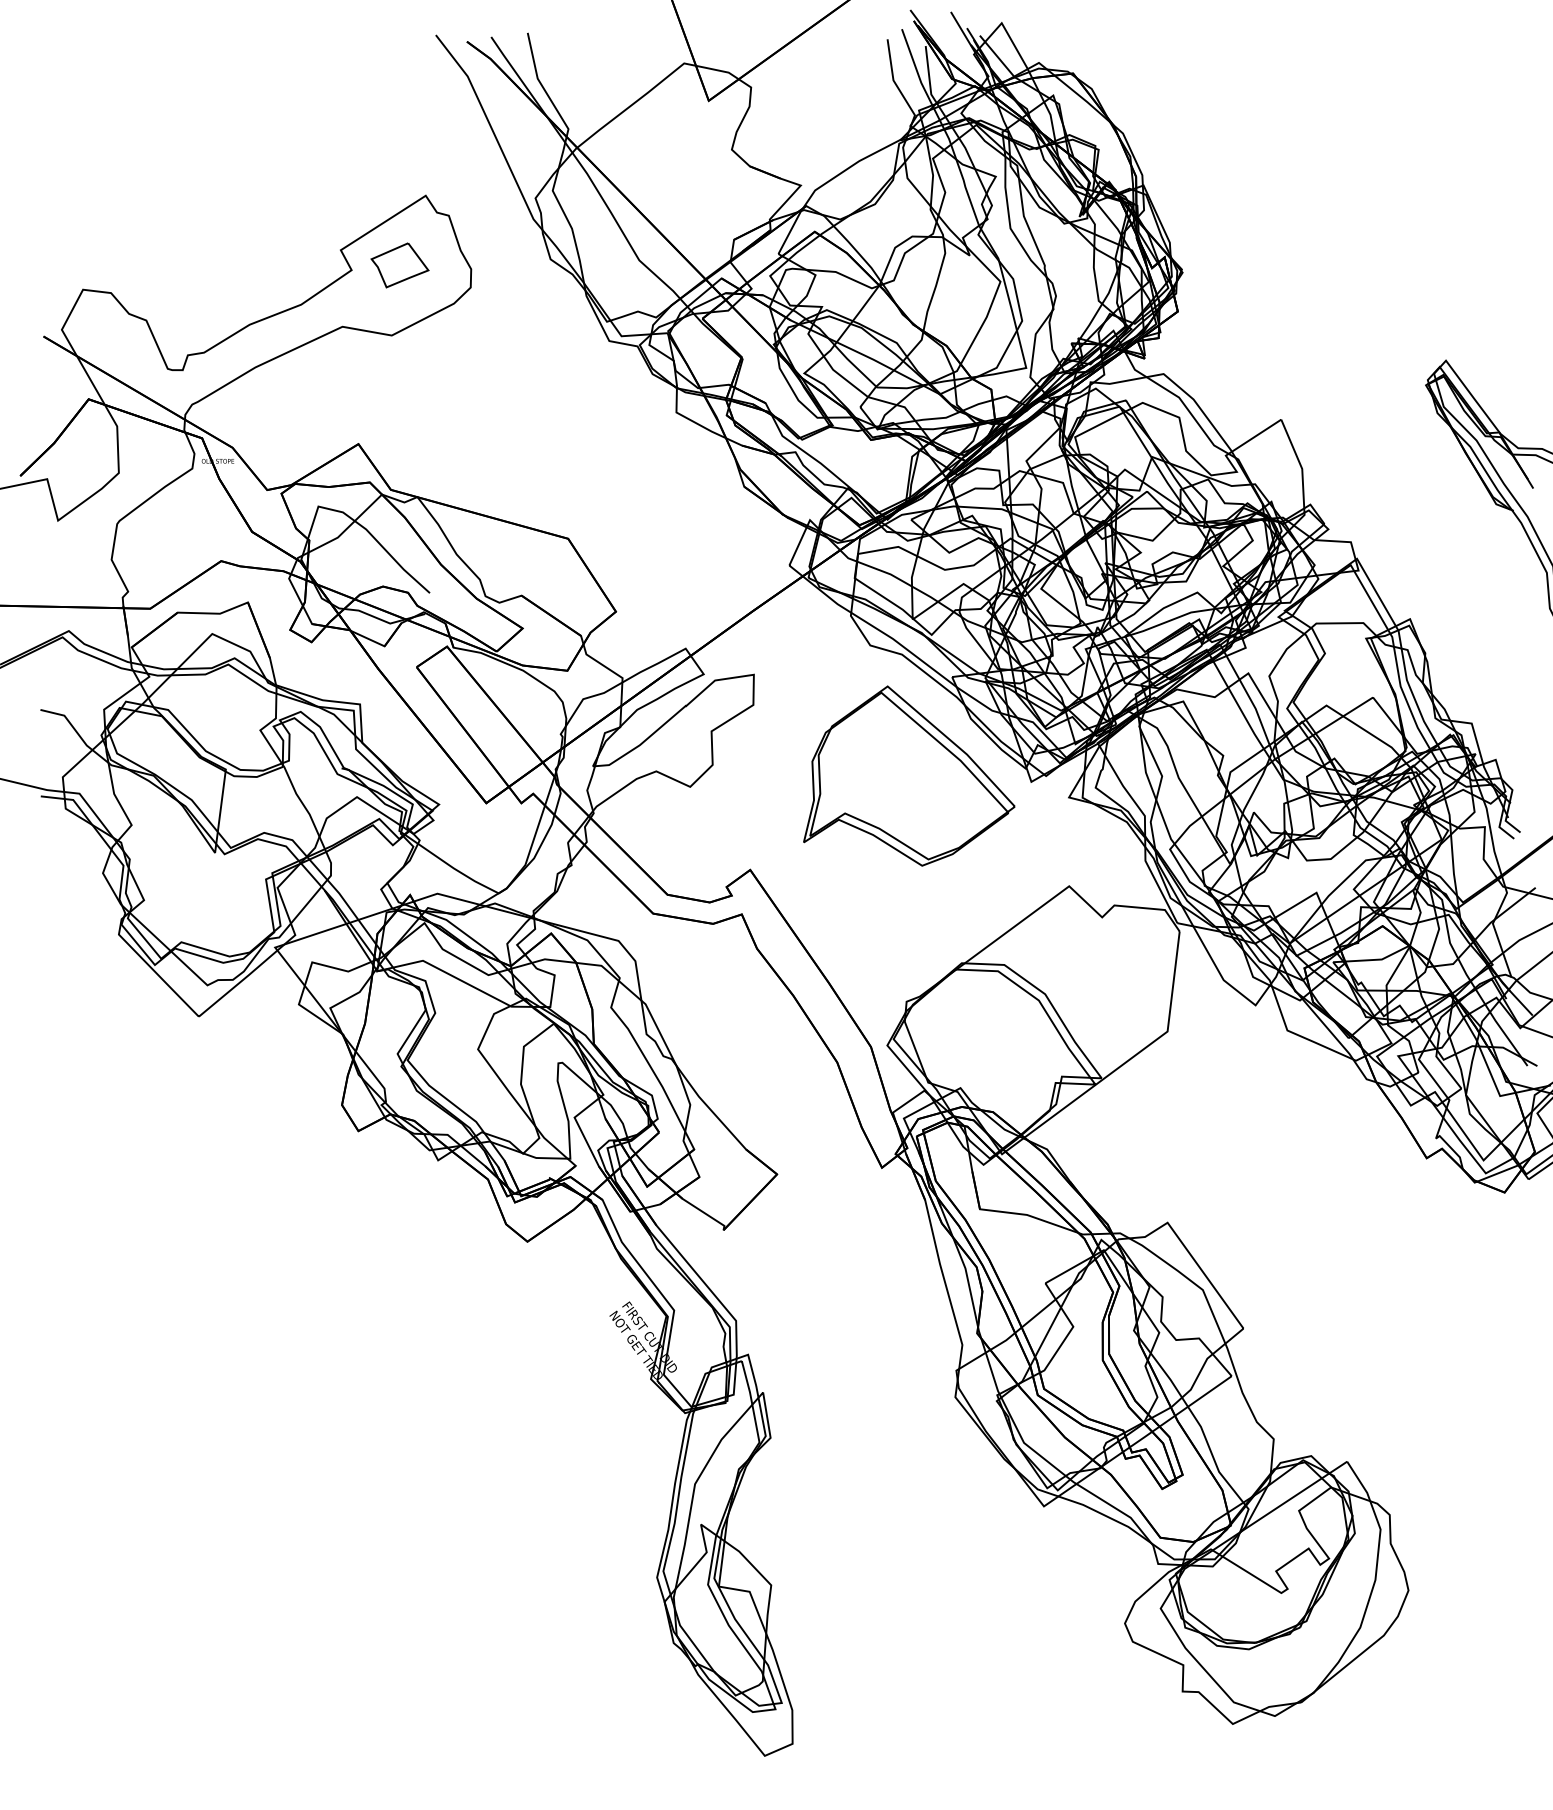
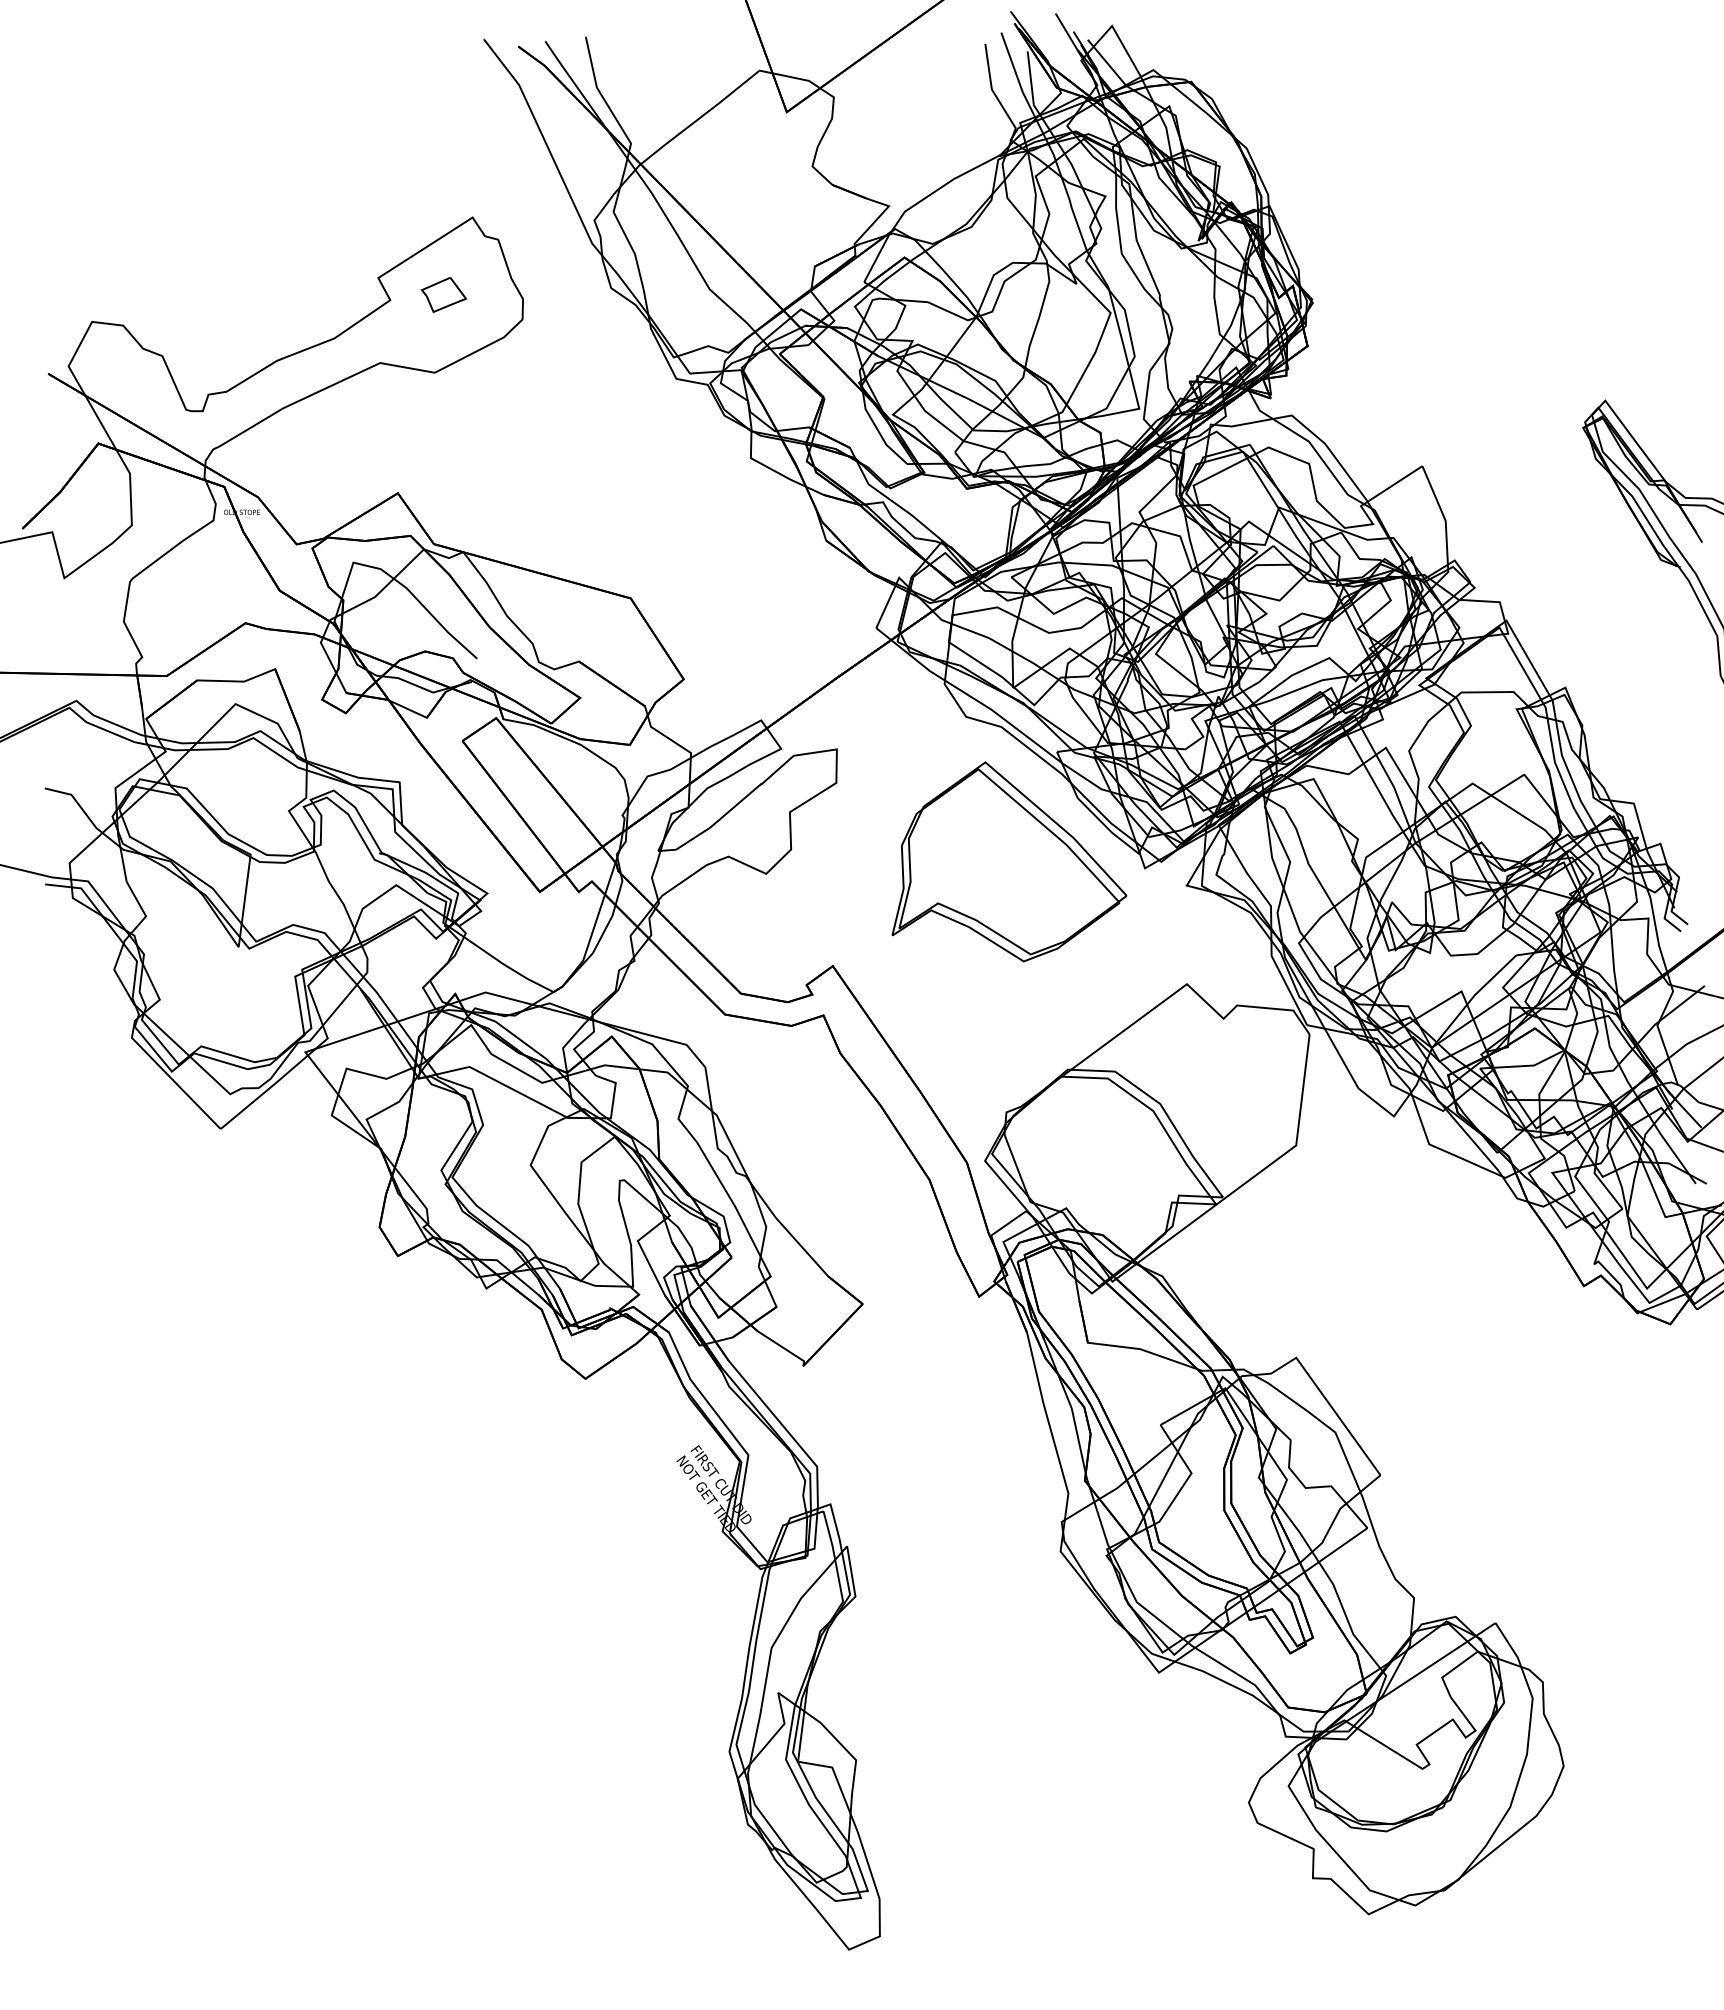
part: (399, 265) -> (443, 294), size x0.7

